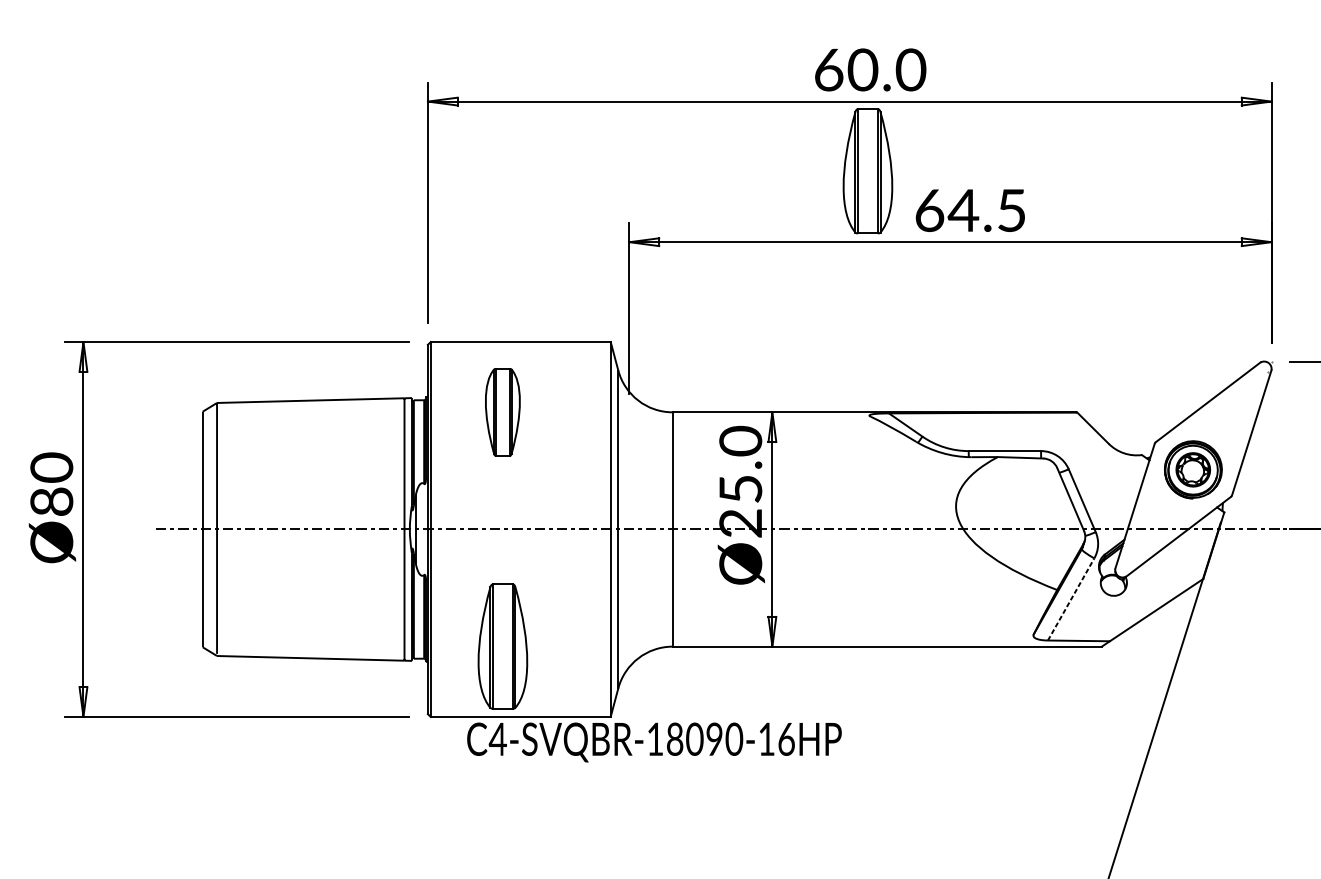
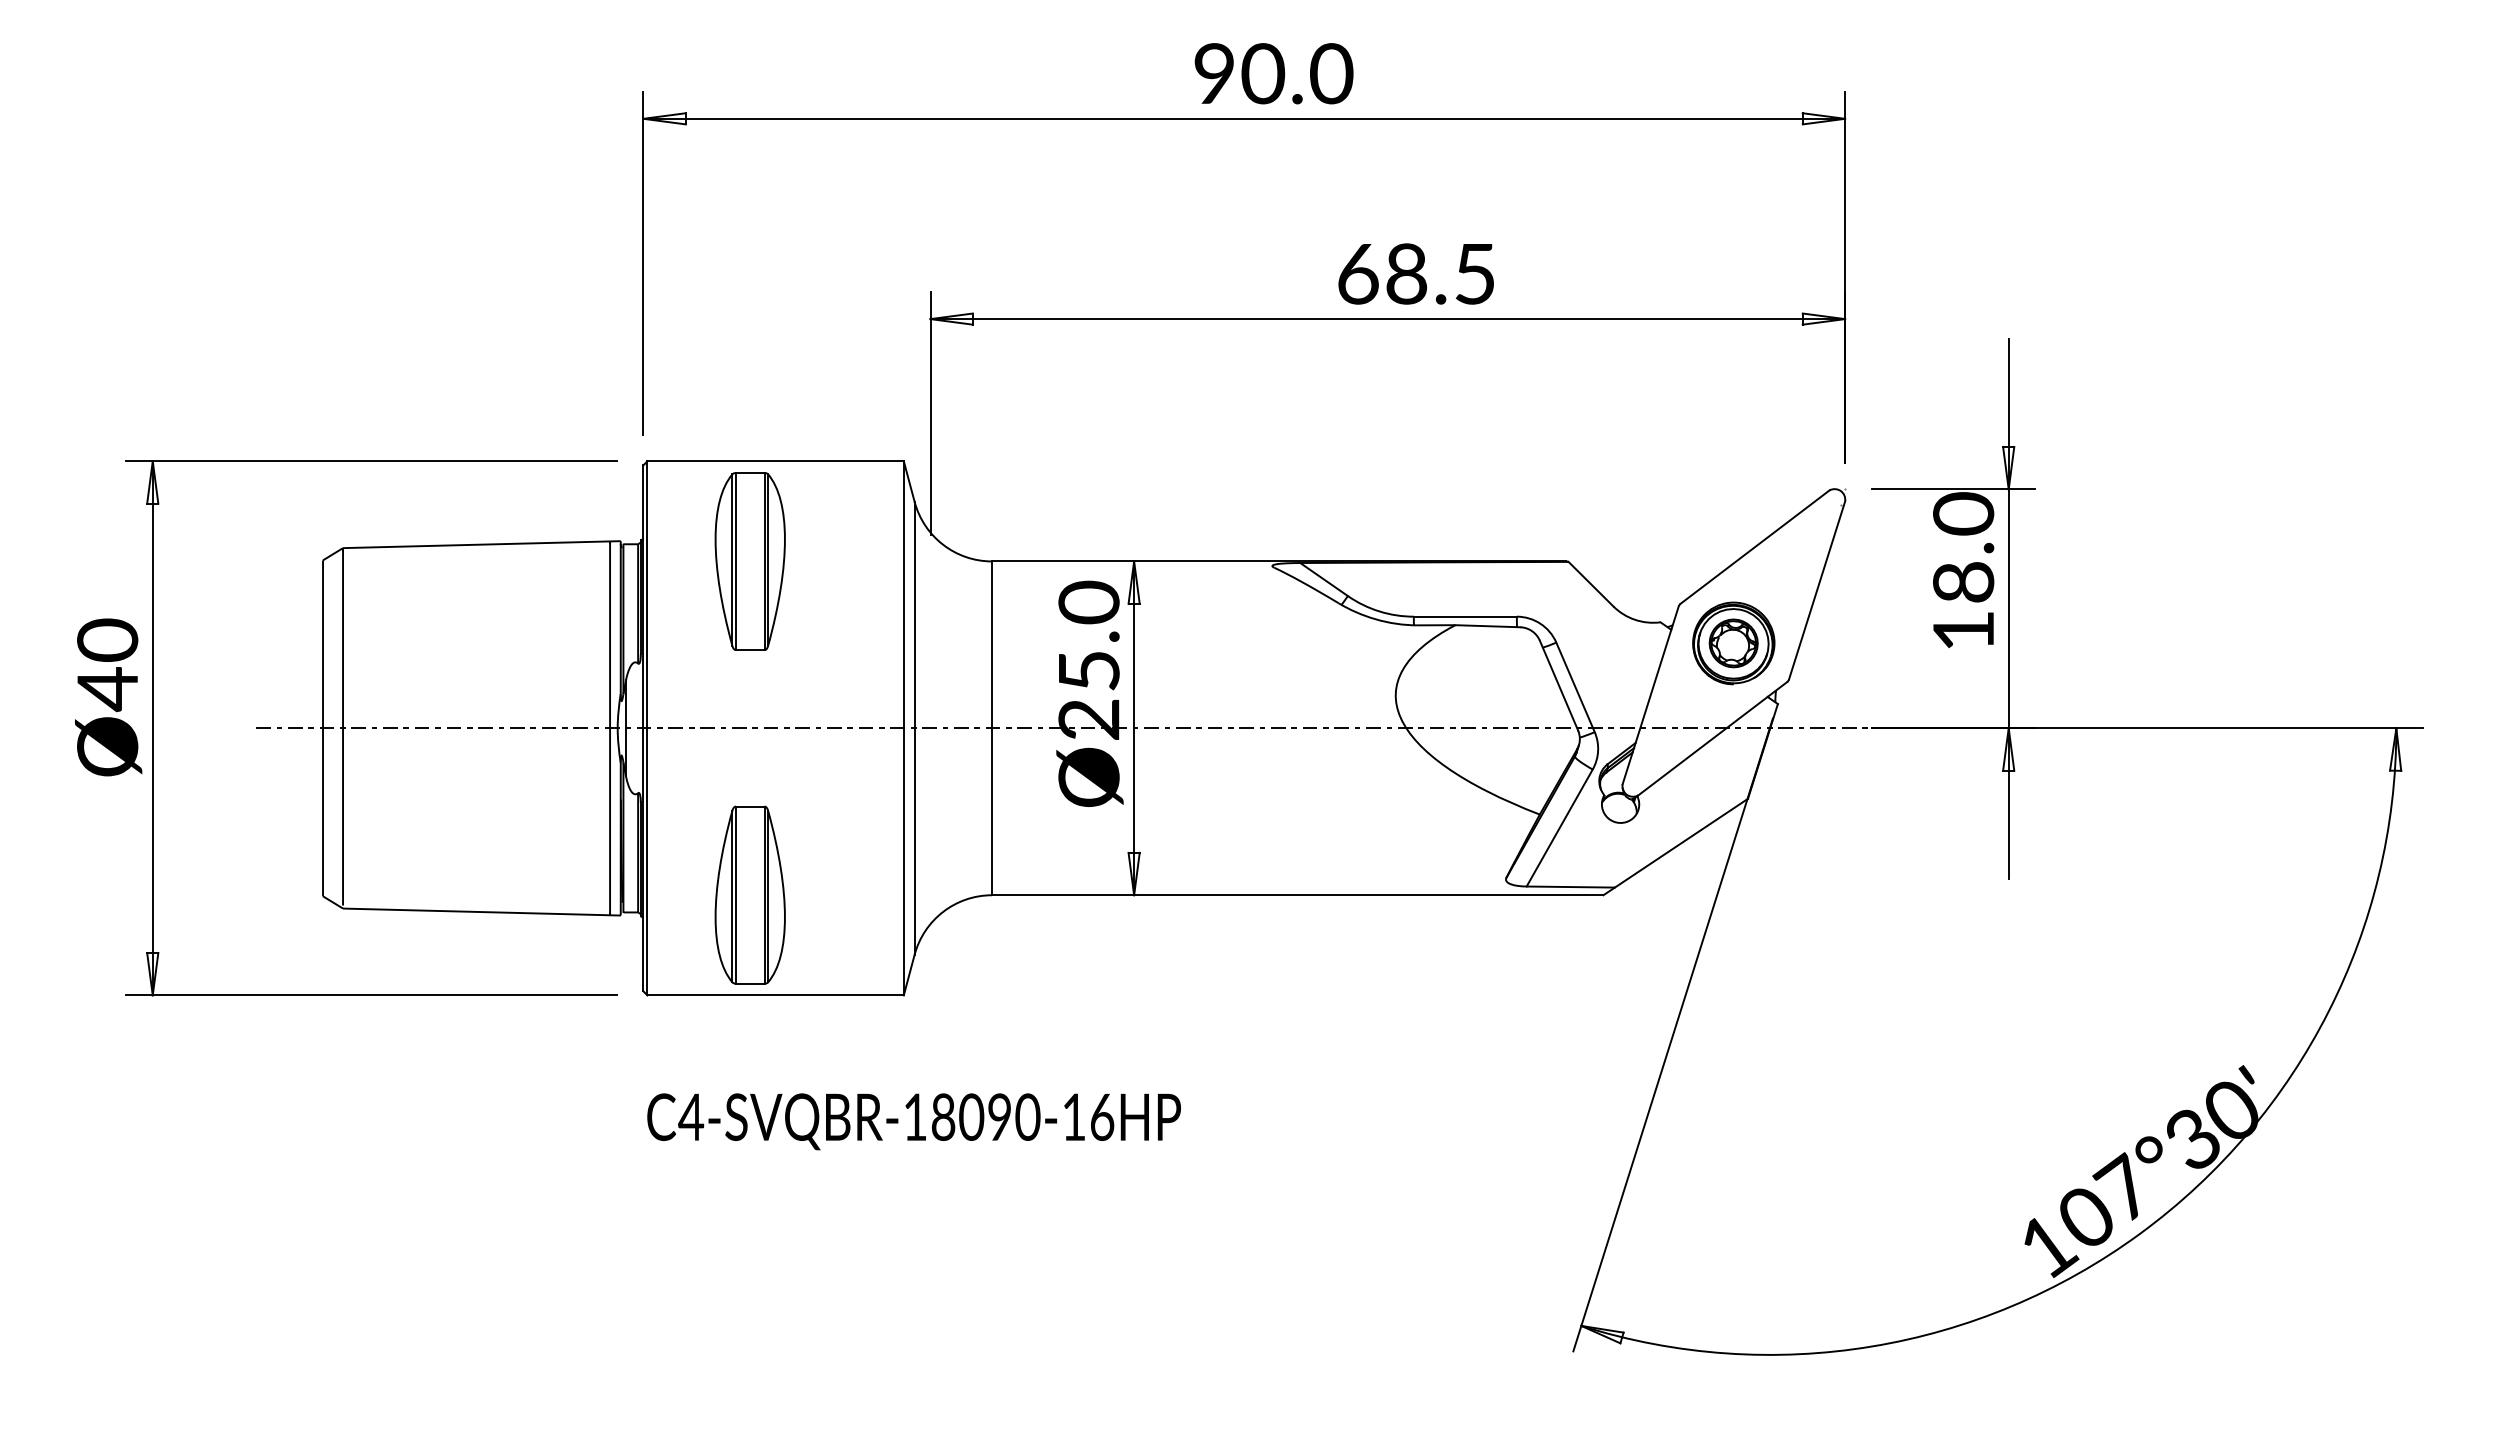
text: (828, 69) -> (1214, 73), 60.0 -> 90.0
part: (867, 170) -> (1269, 217), removed
text: (962, 210) -> (1405, 273), 64.5 -> 68.5
part: (502, 412) -> (749, 561), size x1.43
text: (51, 502) -> (107, 689), Ø80 -> Ø40
line: (1071, 599) -> (1559, 827), dashed -> solid
text: (654, 742) -> (913, 1121), moved

